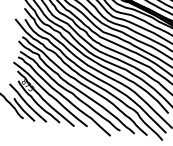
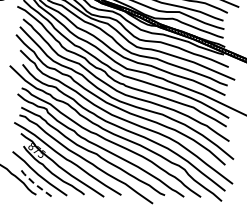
line: (23, 109) -> (34, 183), solid -> dashed

